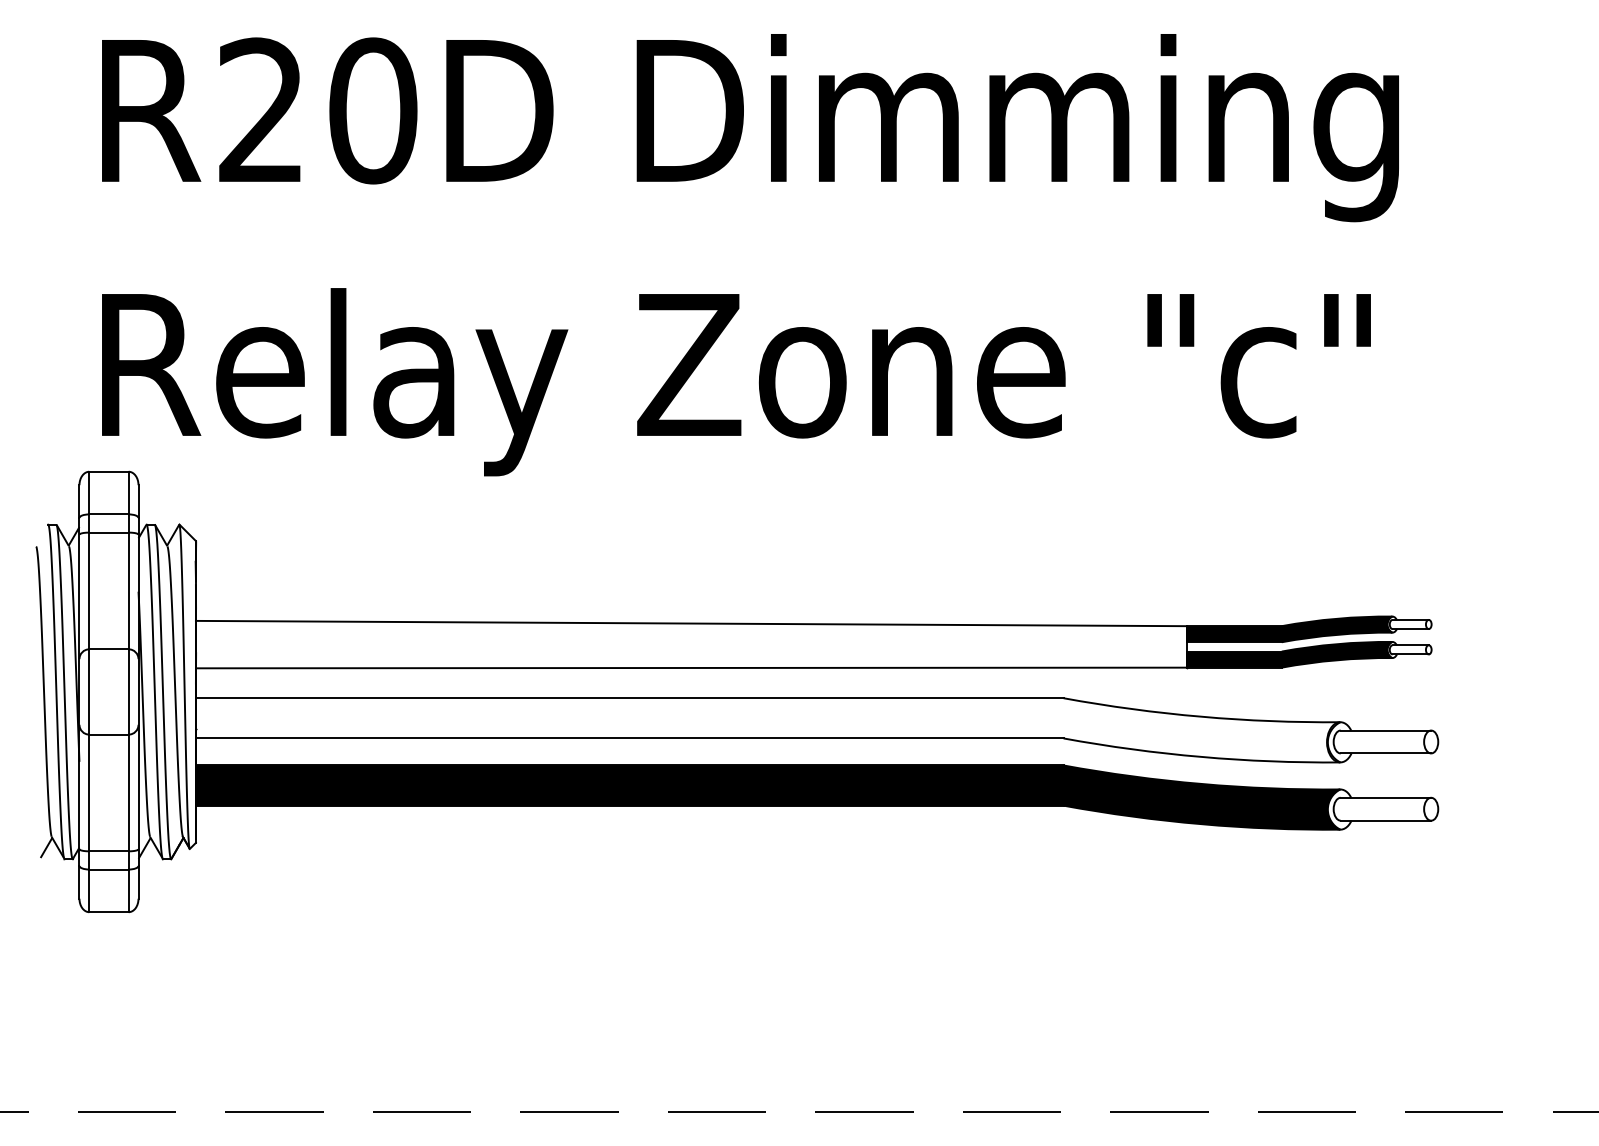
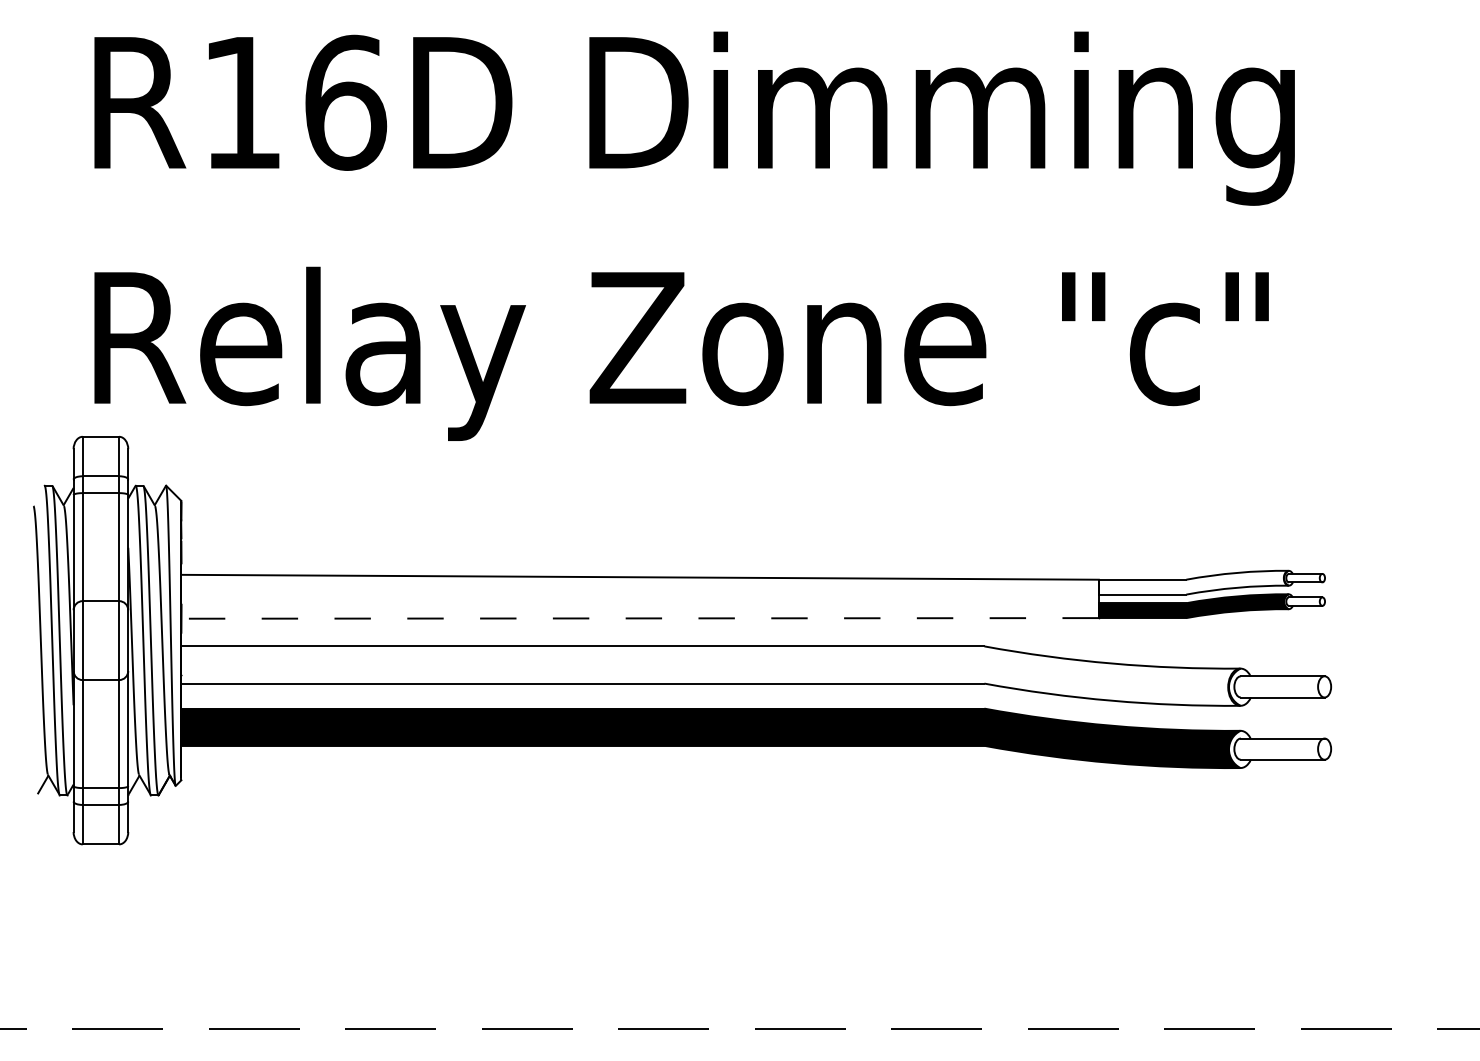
text: (319, 110) -> (295, 102), R20D -> R16D
fill: (1289, 629) -> (1193, 582), removed
line: (691, 668) -> (640, 618), solid -> dashed

